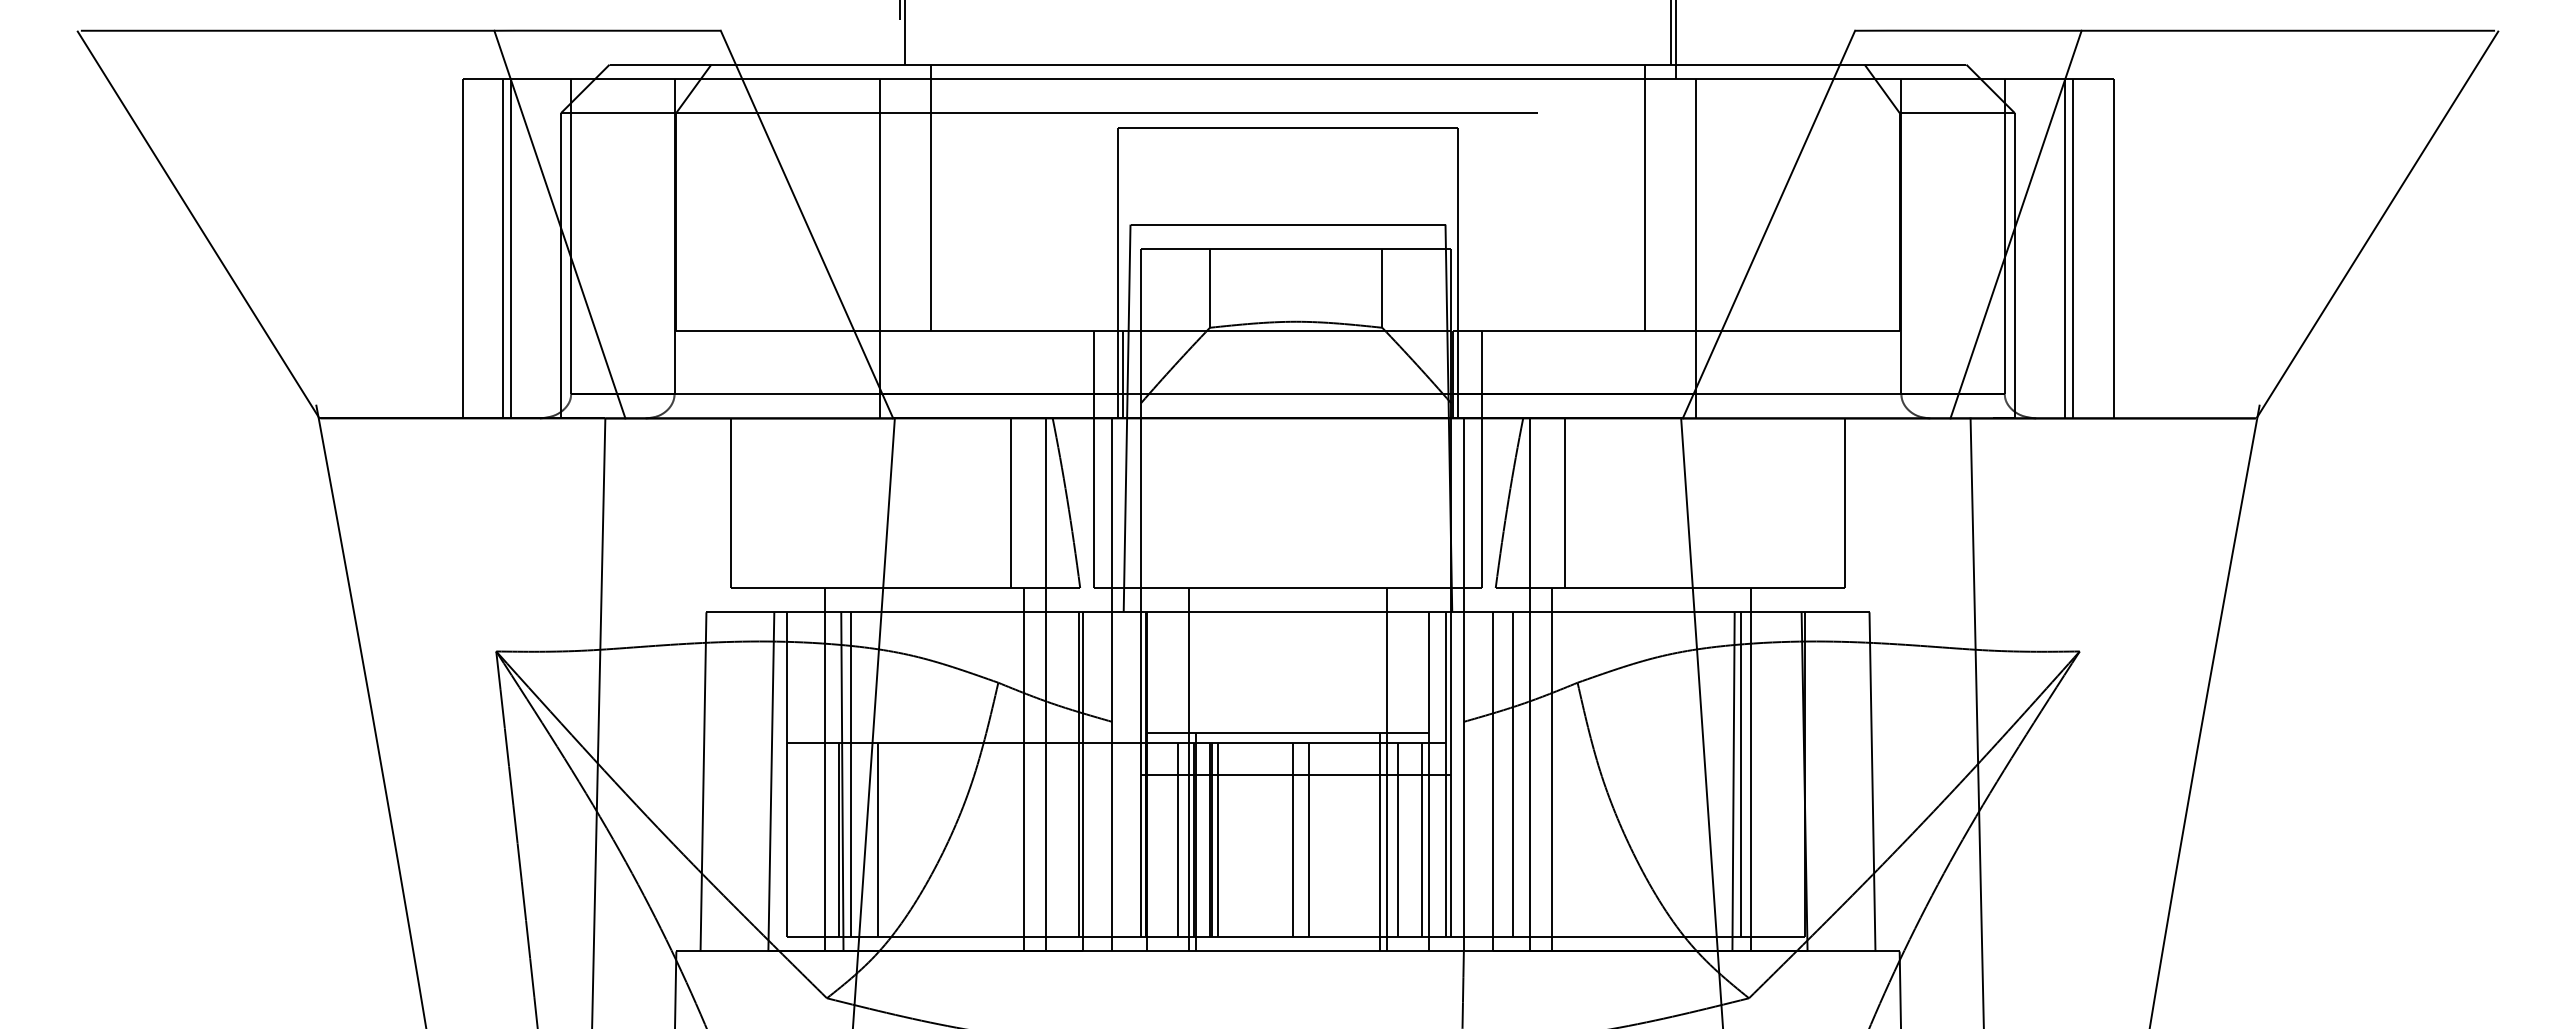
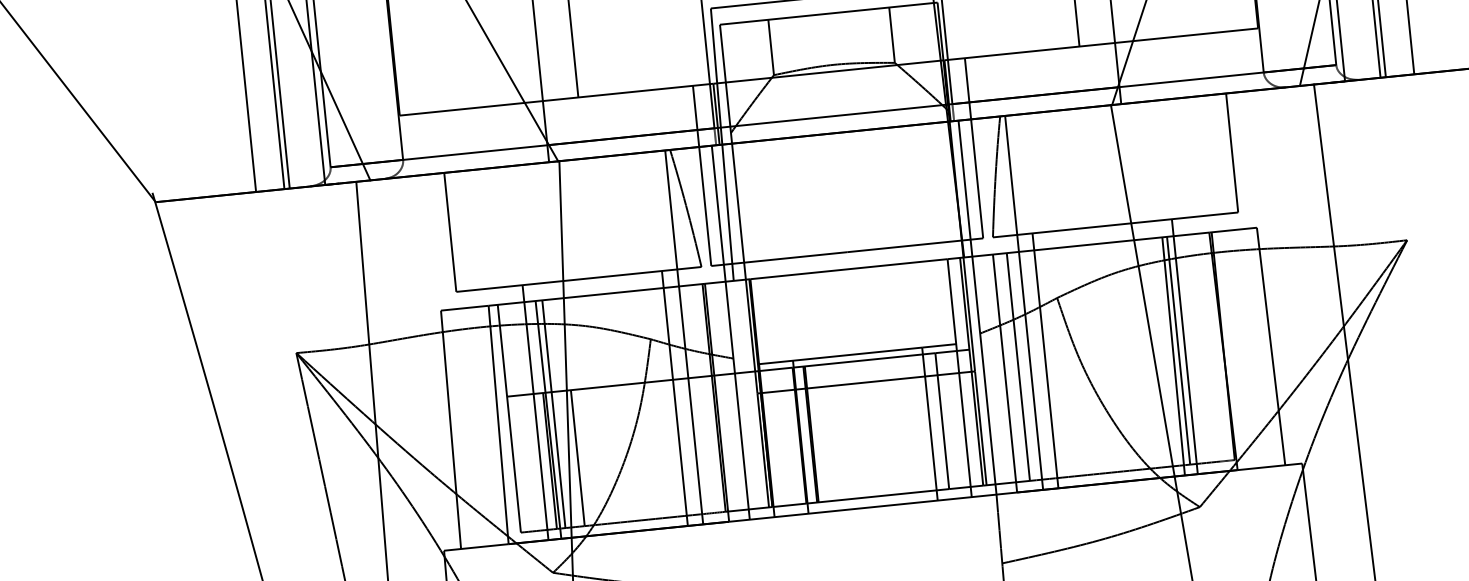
line: (1011, 503) -> (647, 212), removed
line: (1564, 503) -> (1035, 173), removed
line: (1188, 769) -> (790, 386), removed
line: (1387, 769) -> (929, 372), removed
line: (1177, 839) -> (787, 436), removed
line: (1218, 839) -> (816, 433), removed
line: (1292, 839) -> (868, 428), removed
line: (1308, 839) -> (879, 427), removed
line: (1422, 839) -> (959, 418), removed

